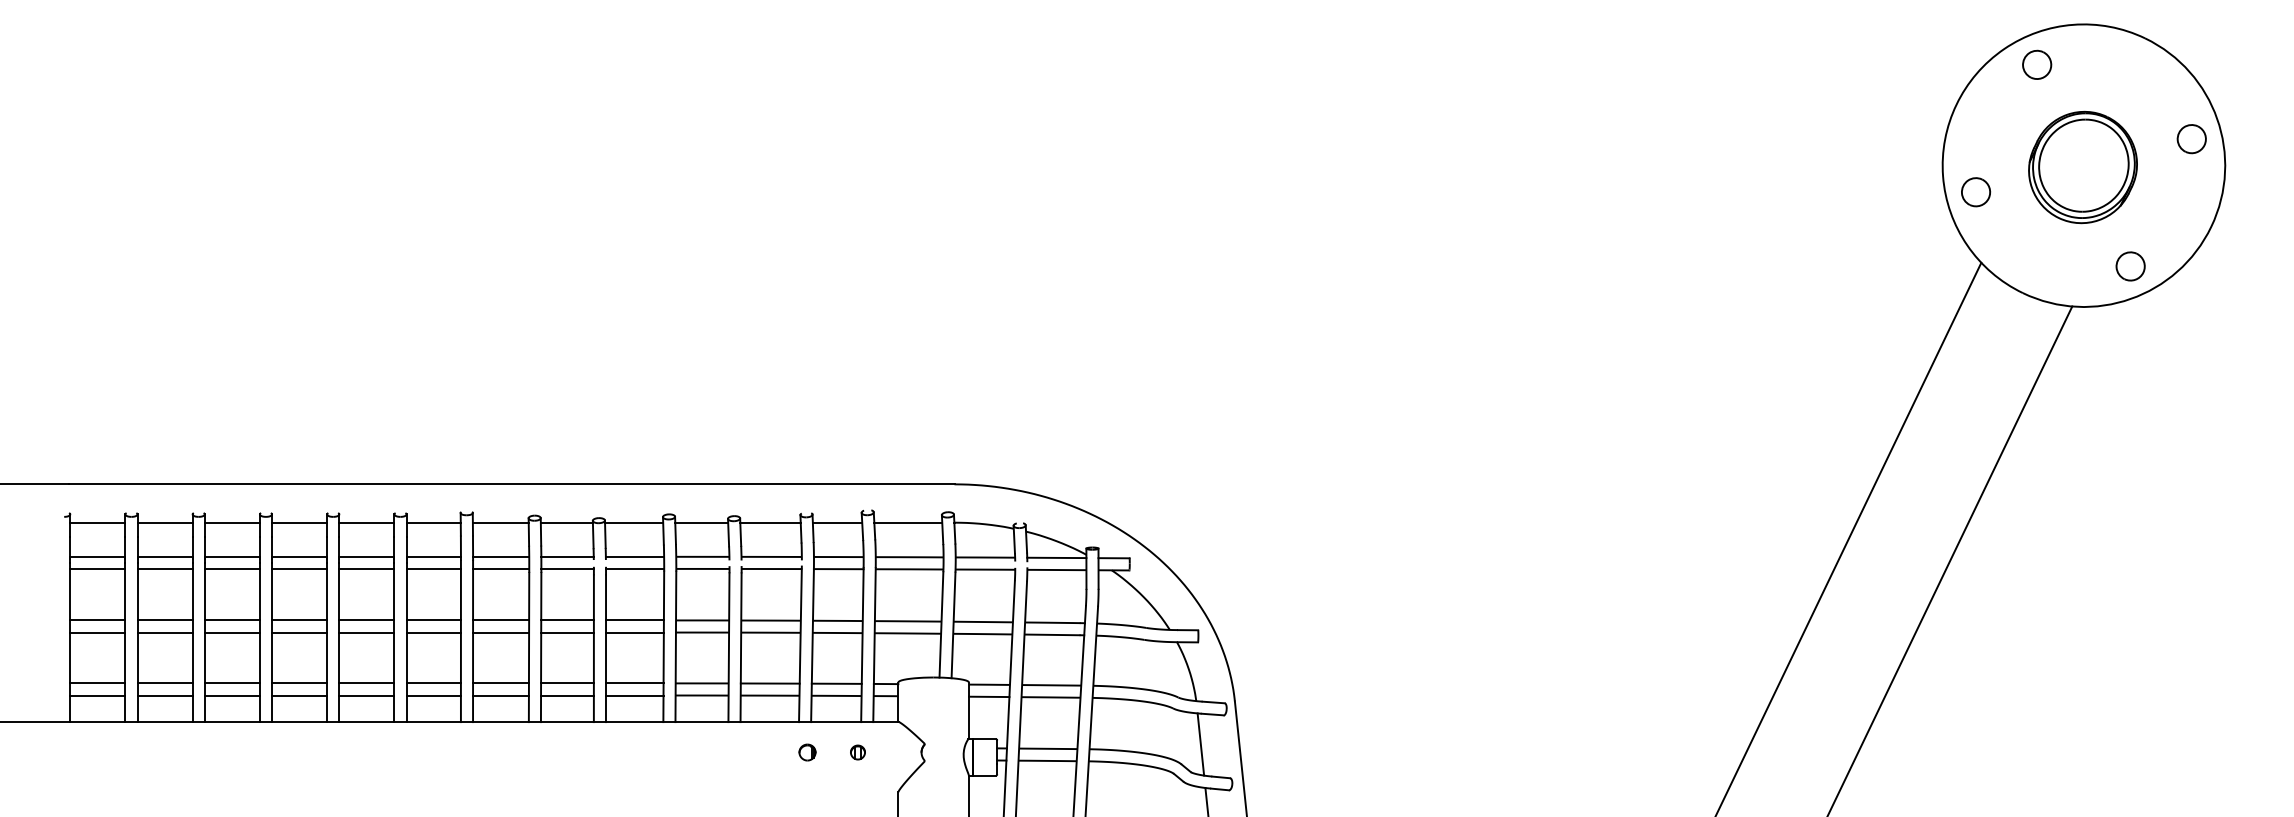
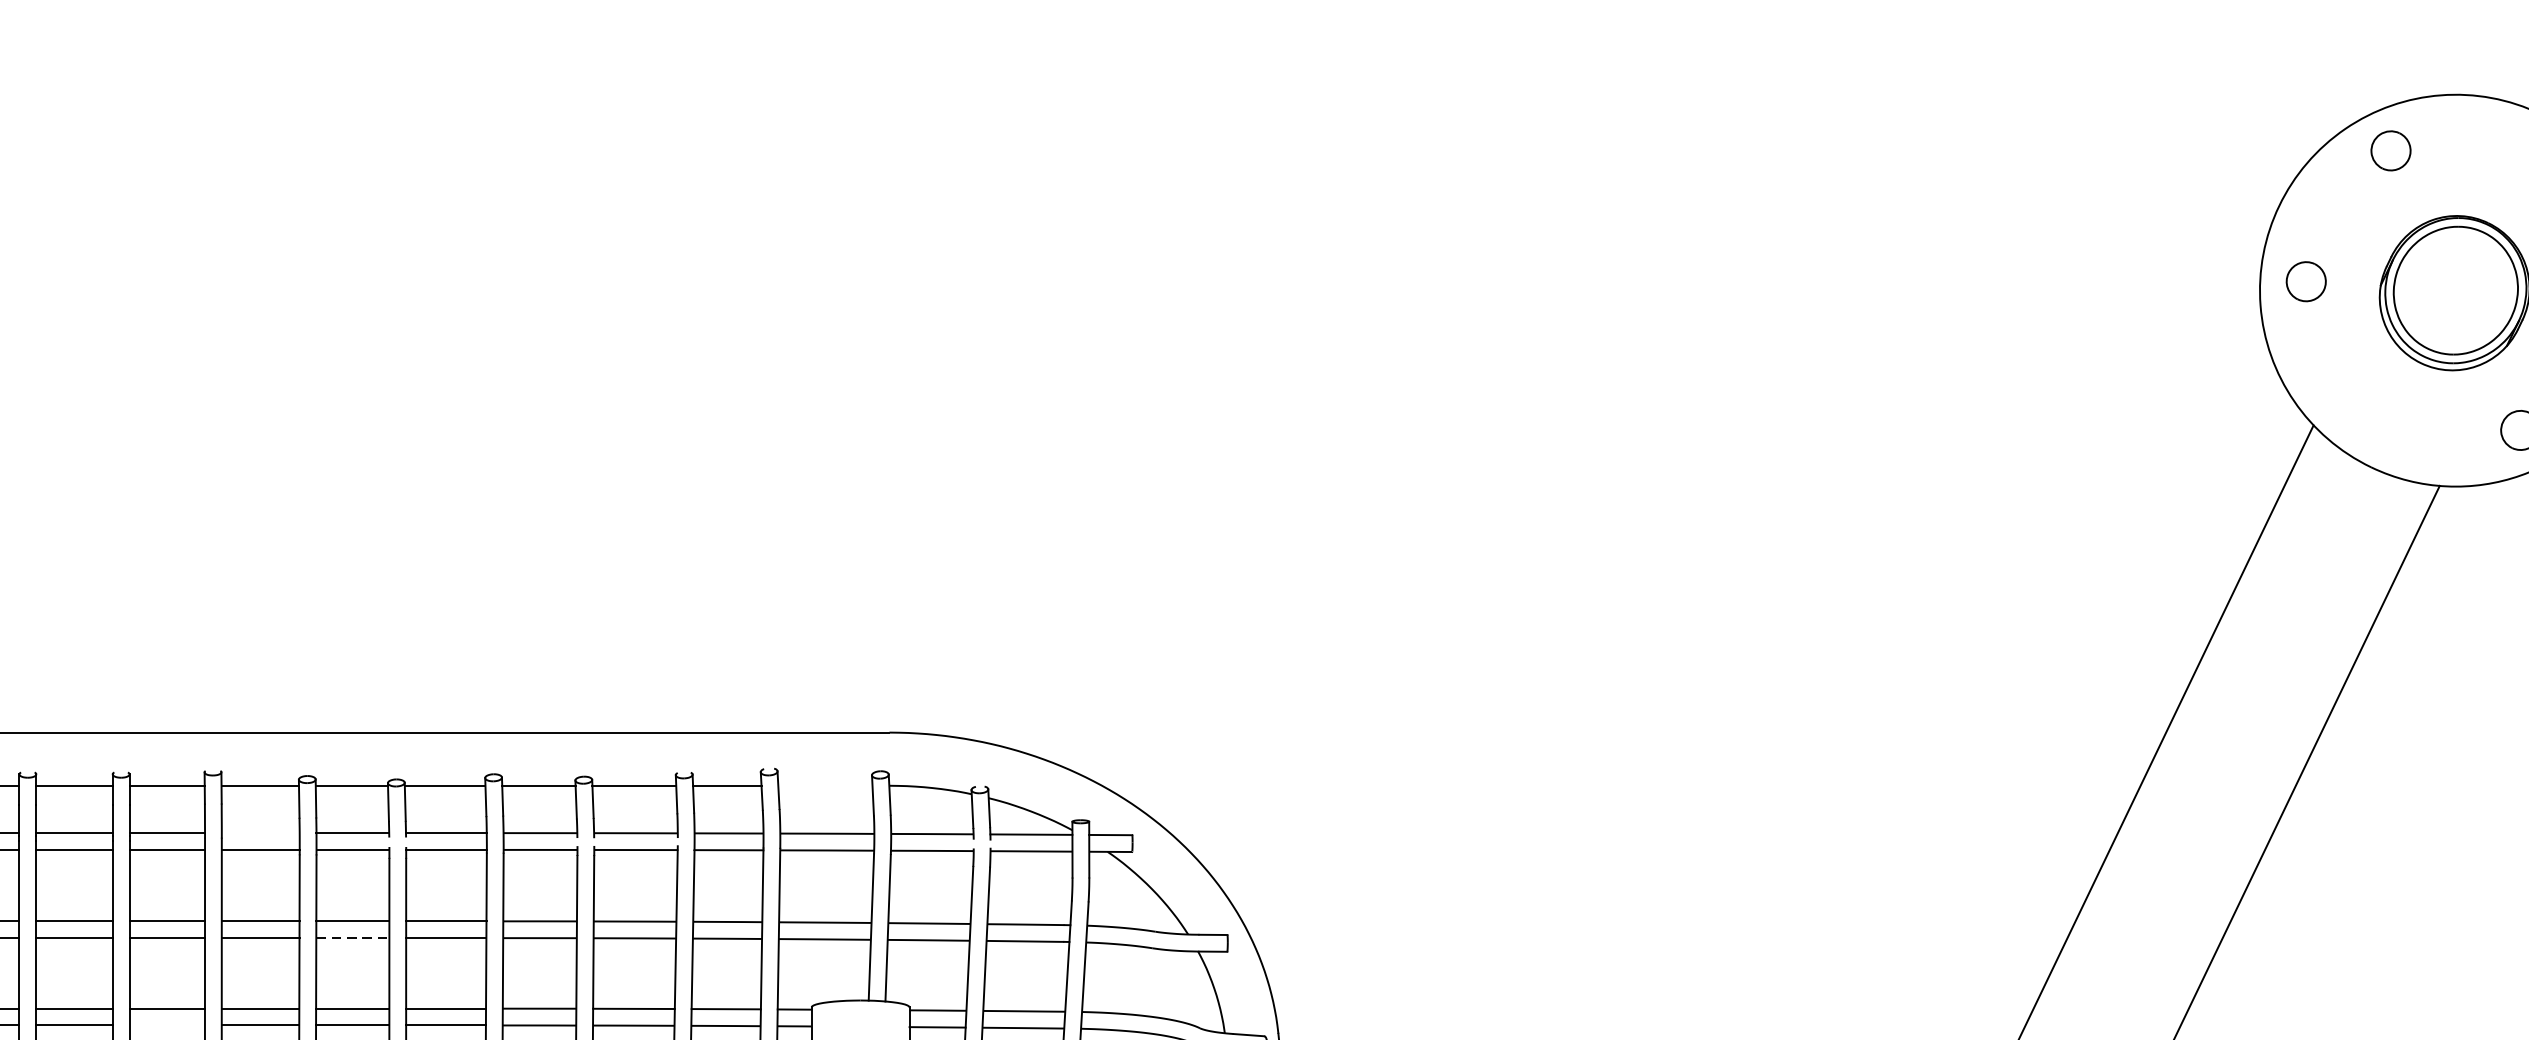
part: (1976, 192) -> (2306, 282), moved
line: (908, 522) -> (825, 785), removed
line: (501, 556) -> (261, 832), removed
line: (568, 632) -> (354, 938), solid -> dashed
line: (433, 695) -> (166, 1025), removed

